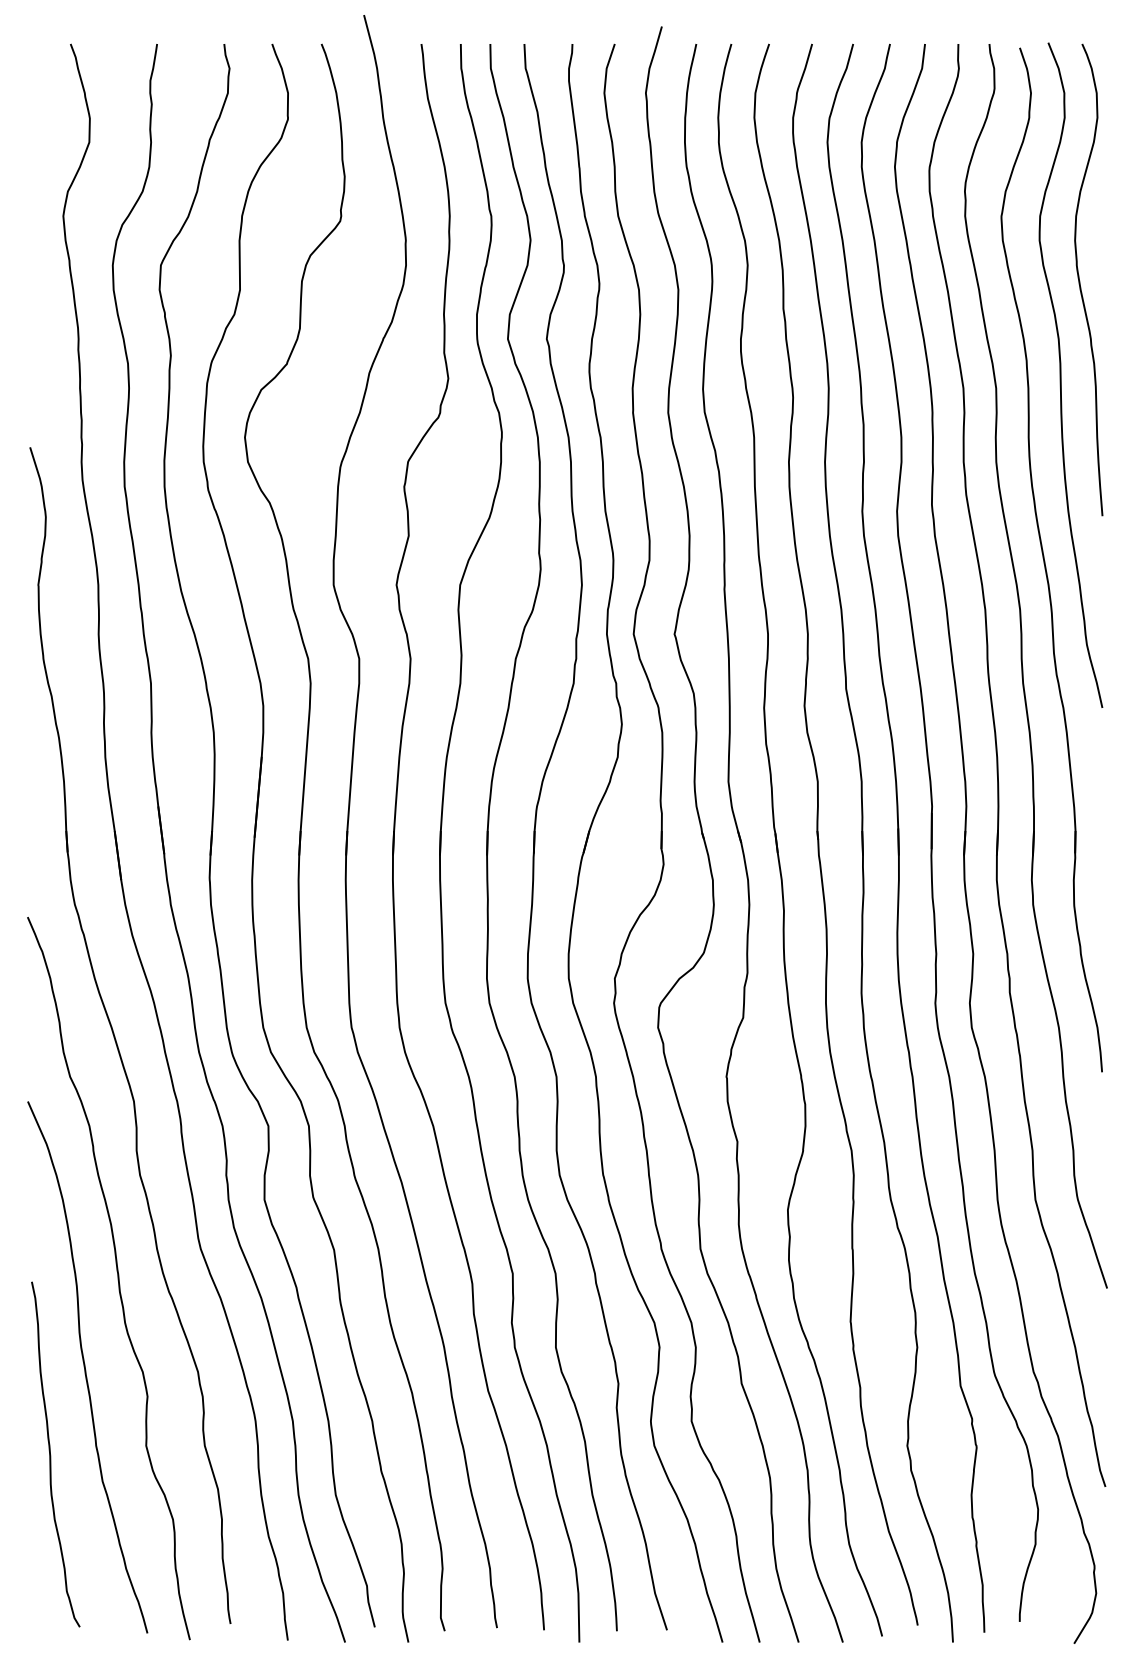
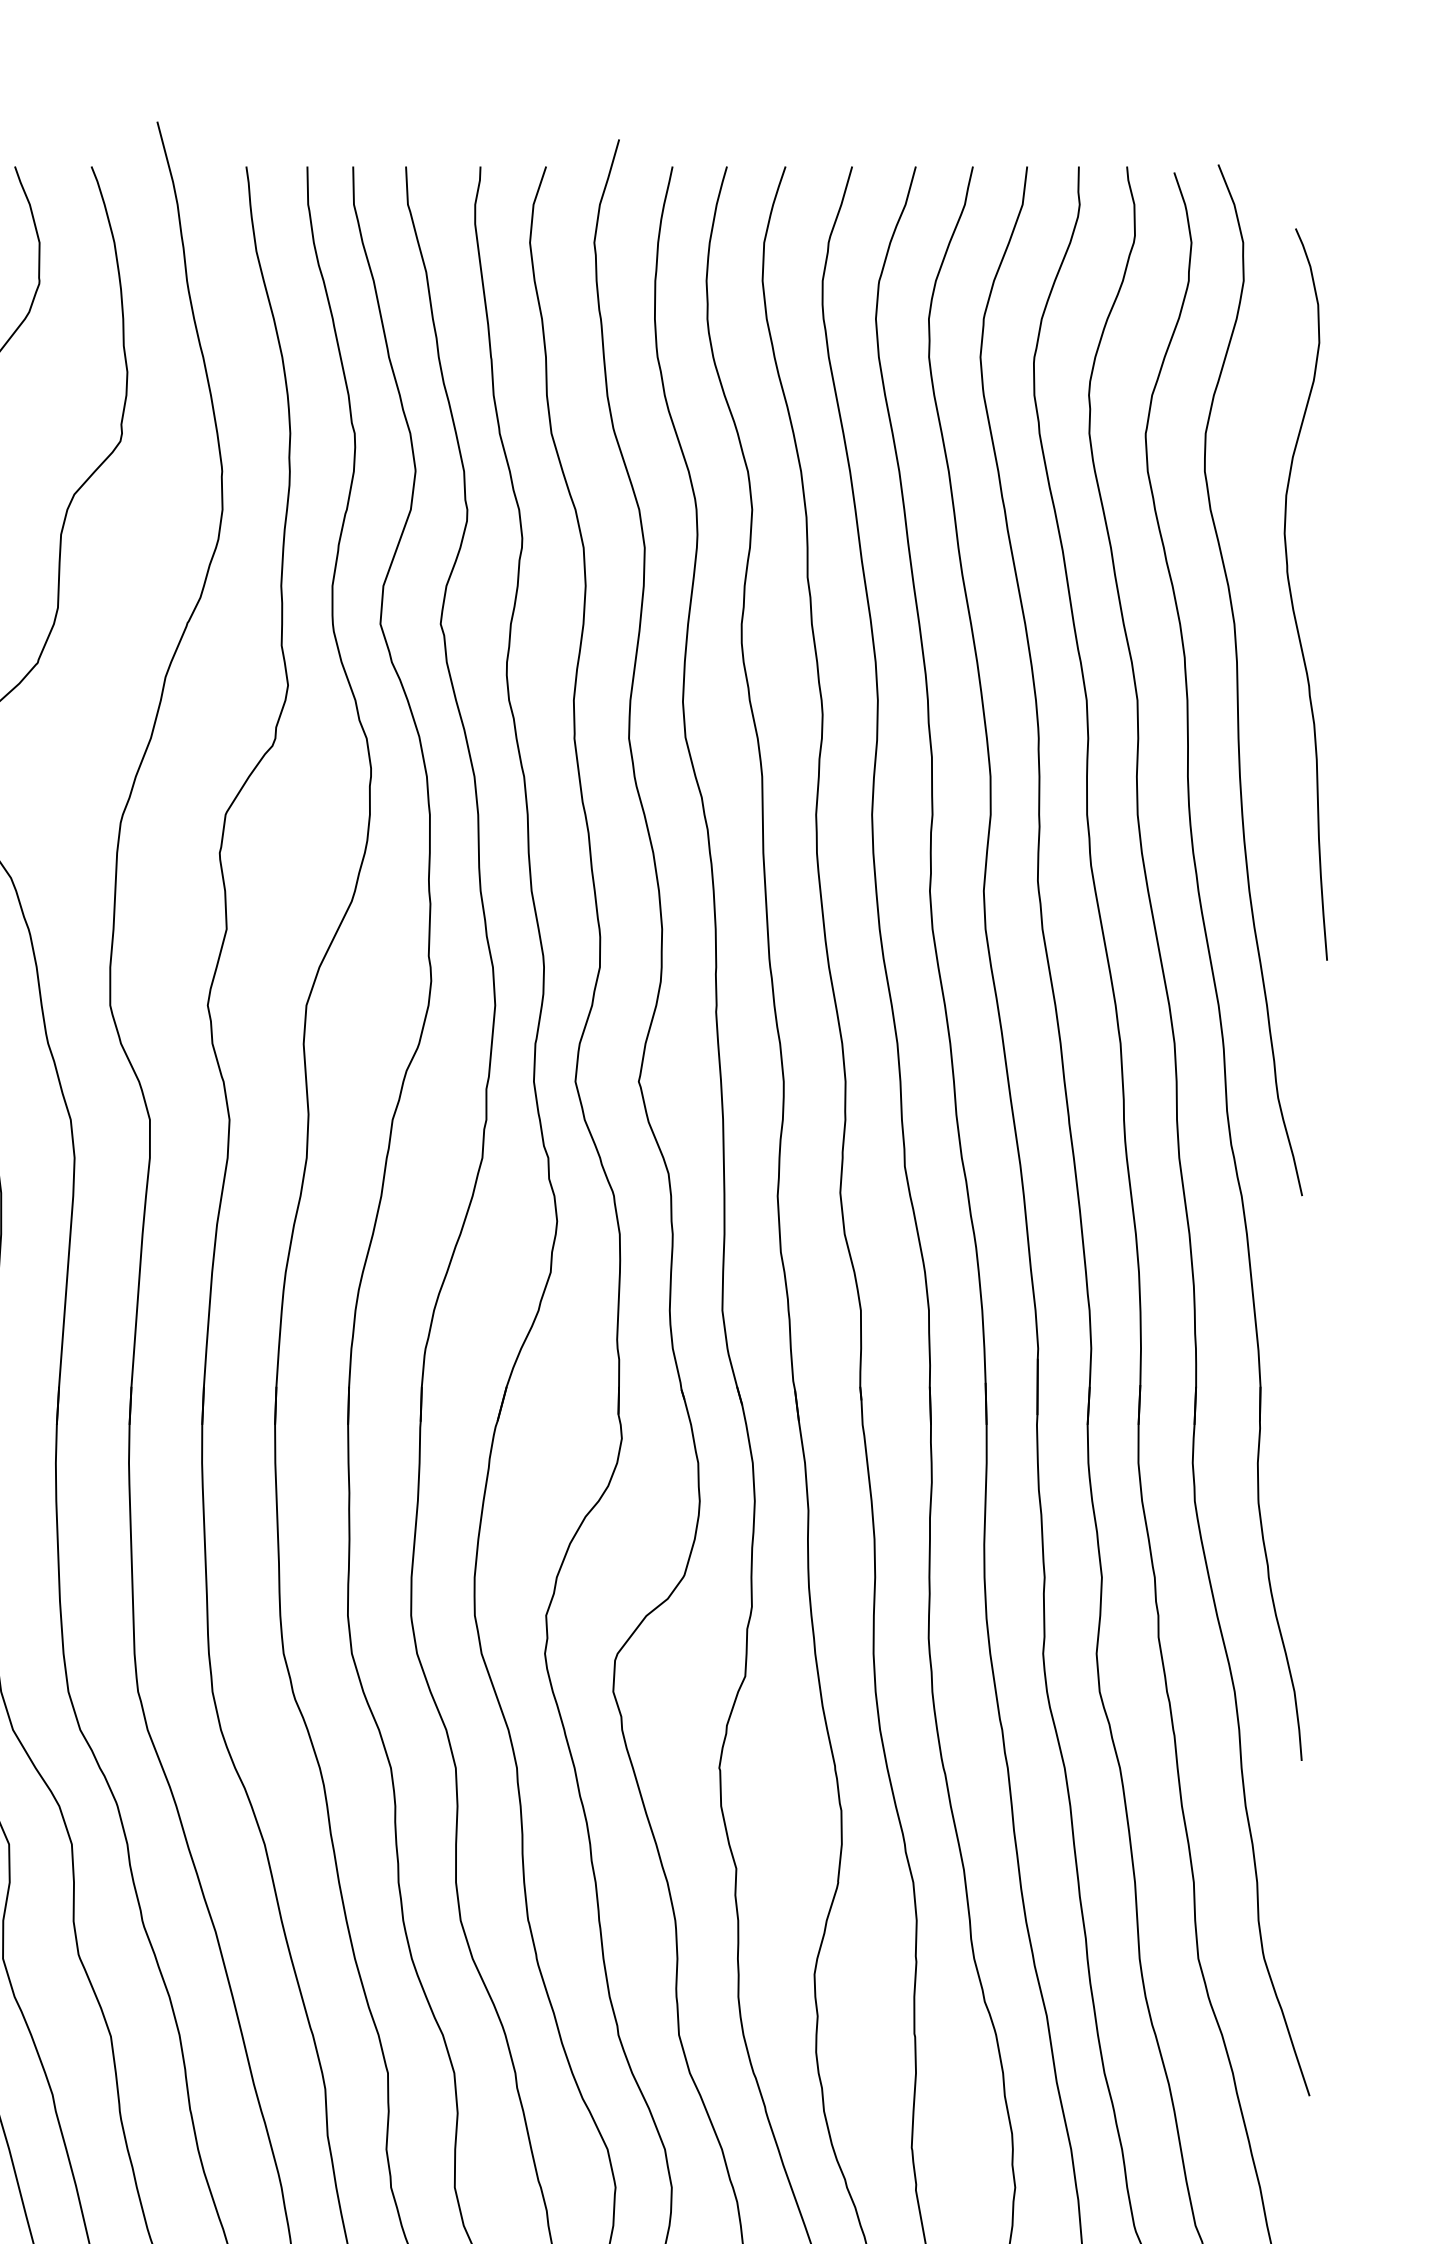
curve: (1080, 281) -> (1293, 596), moved

